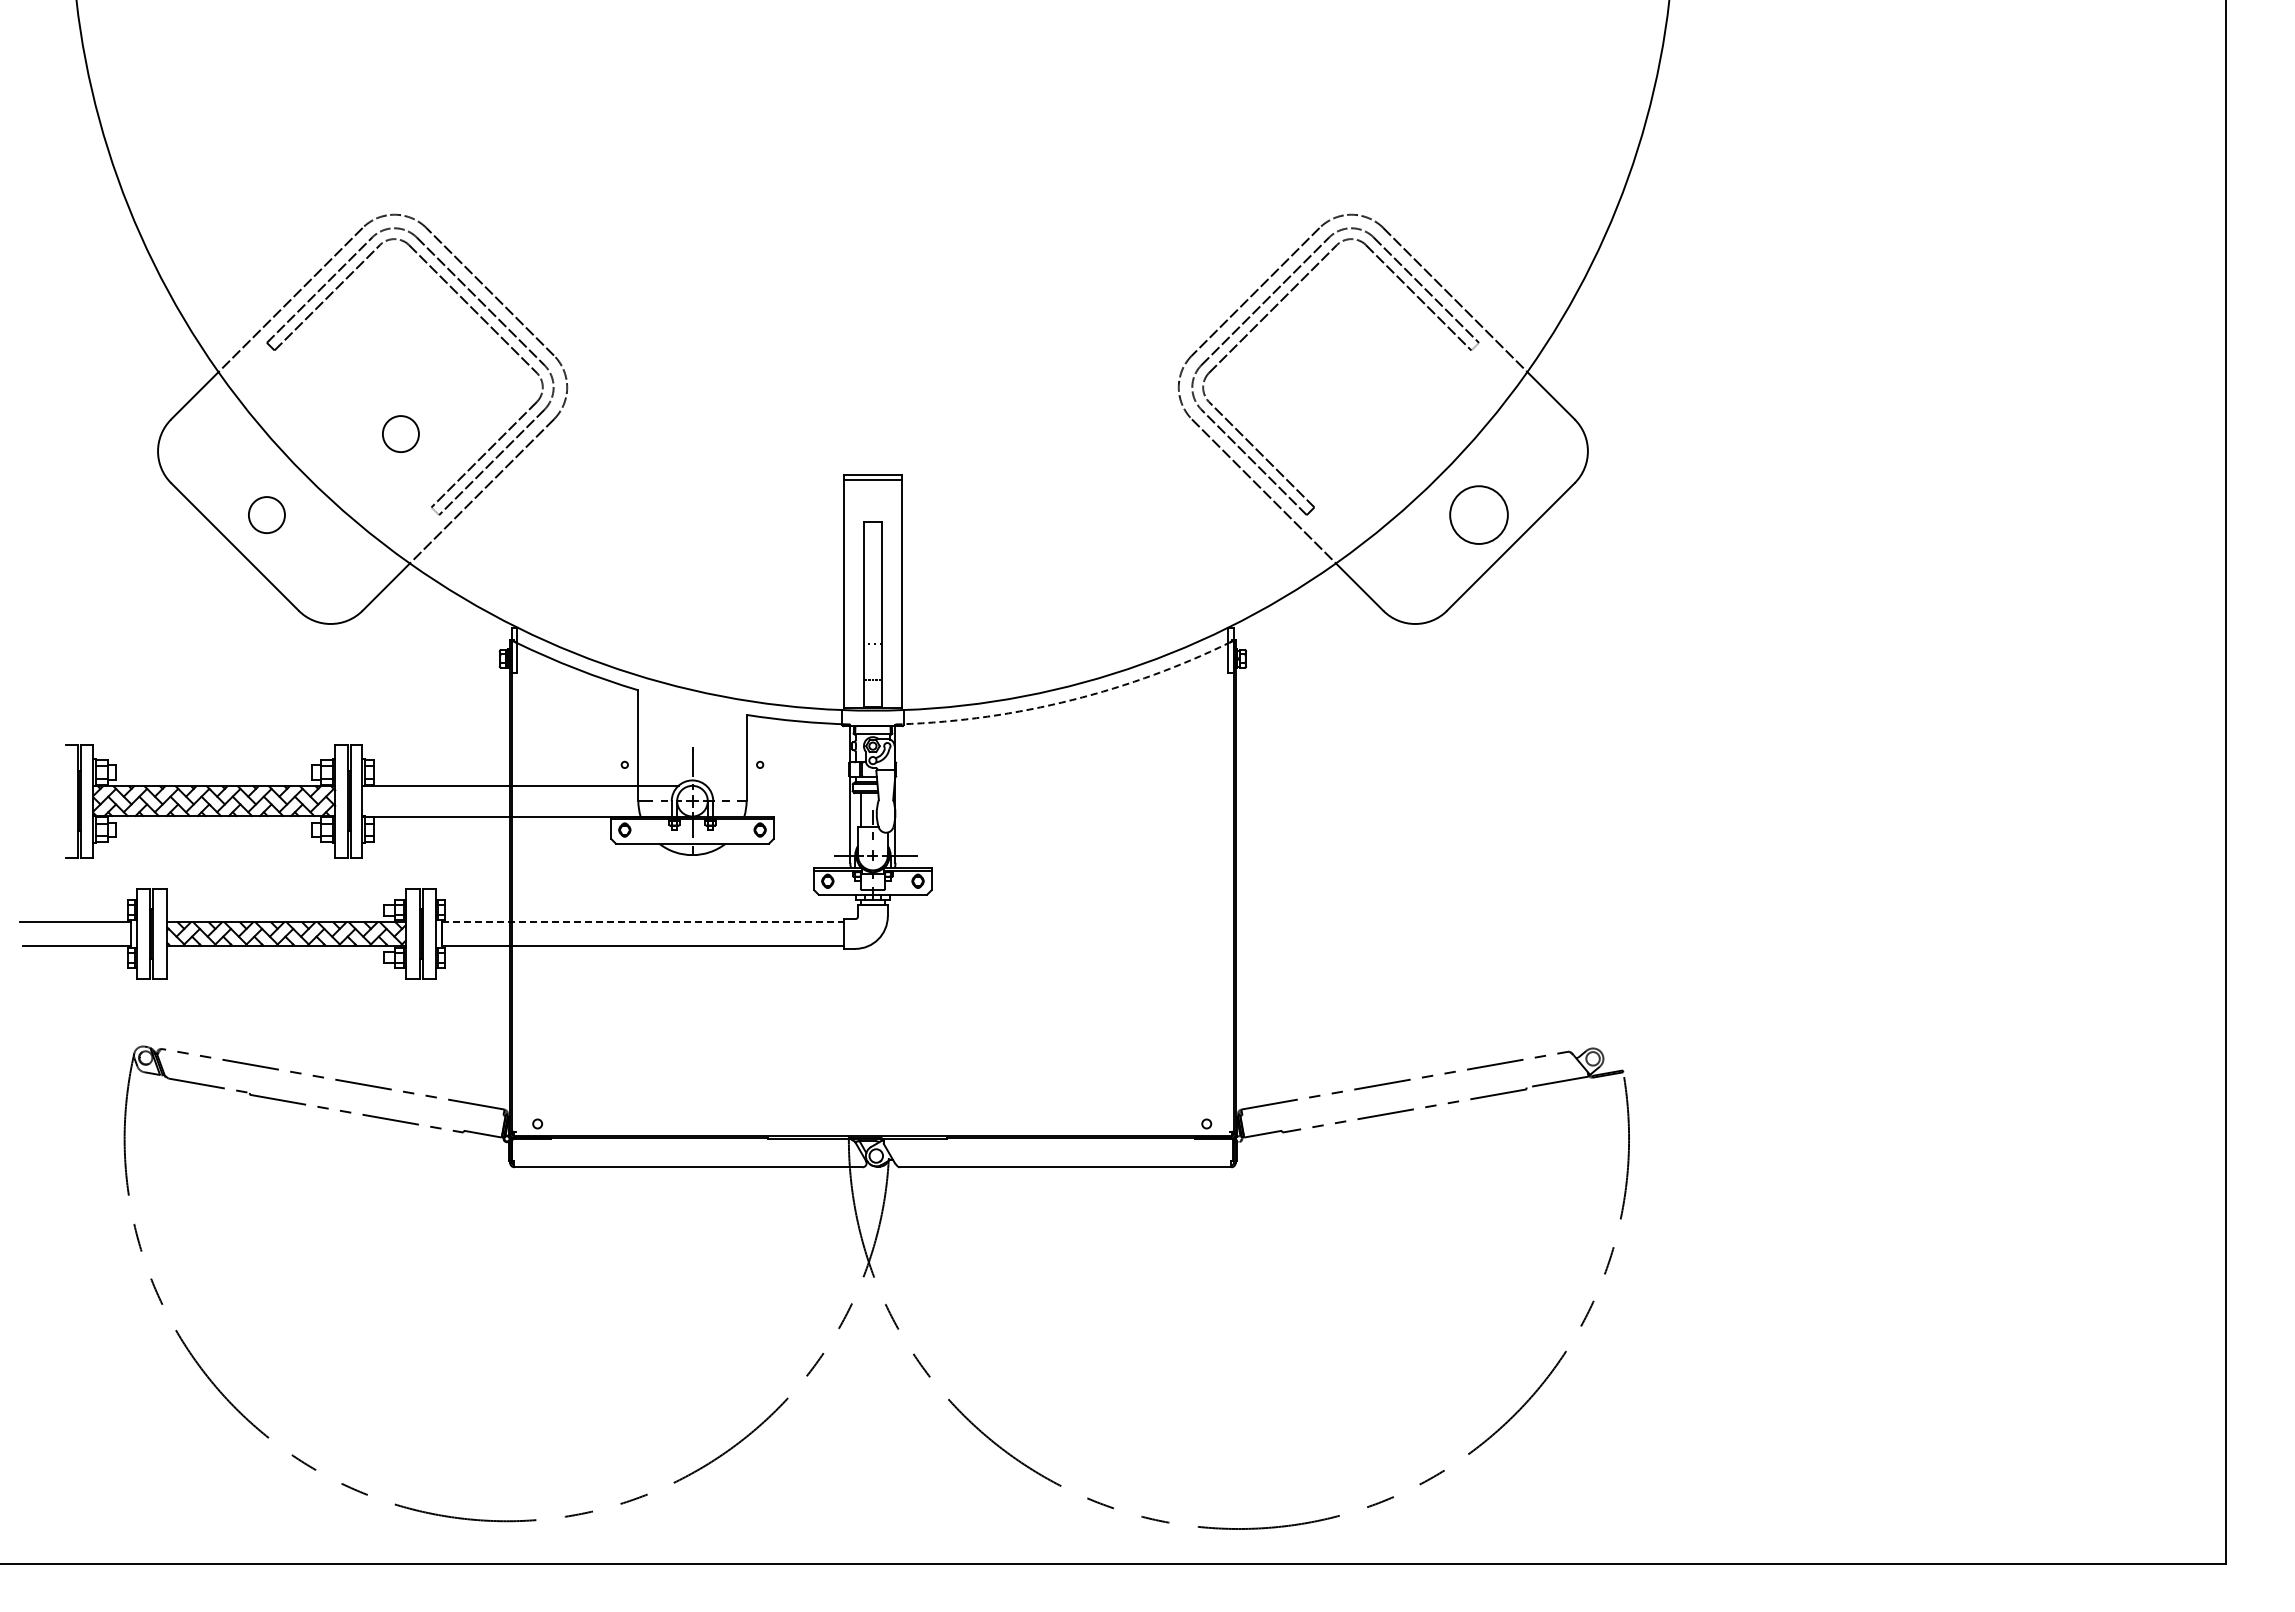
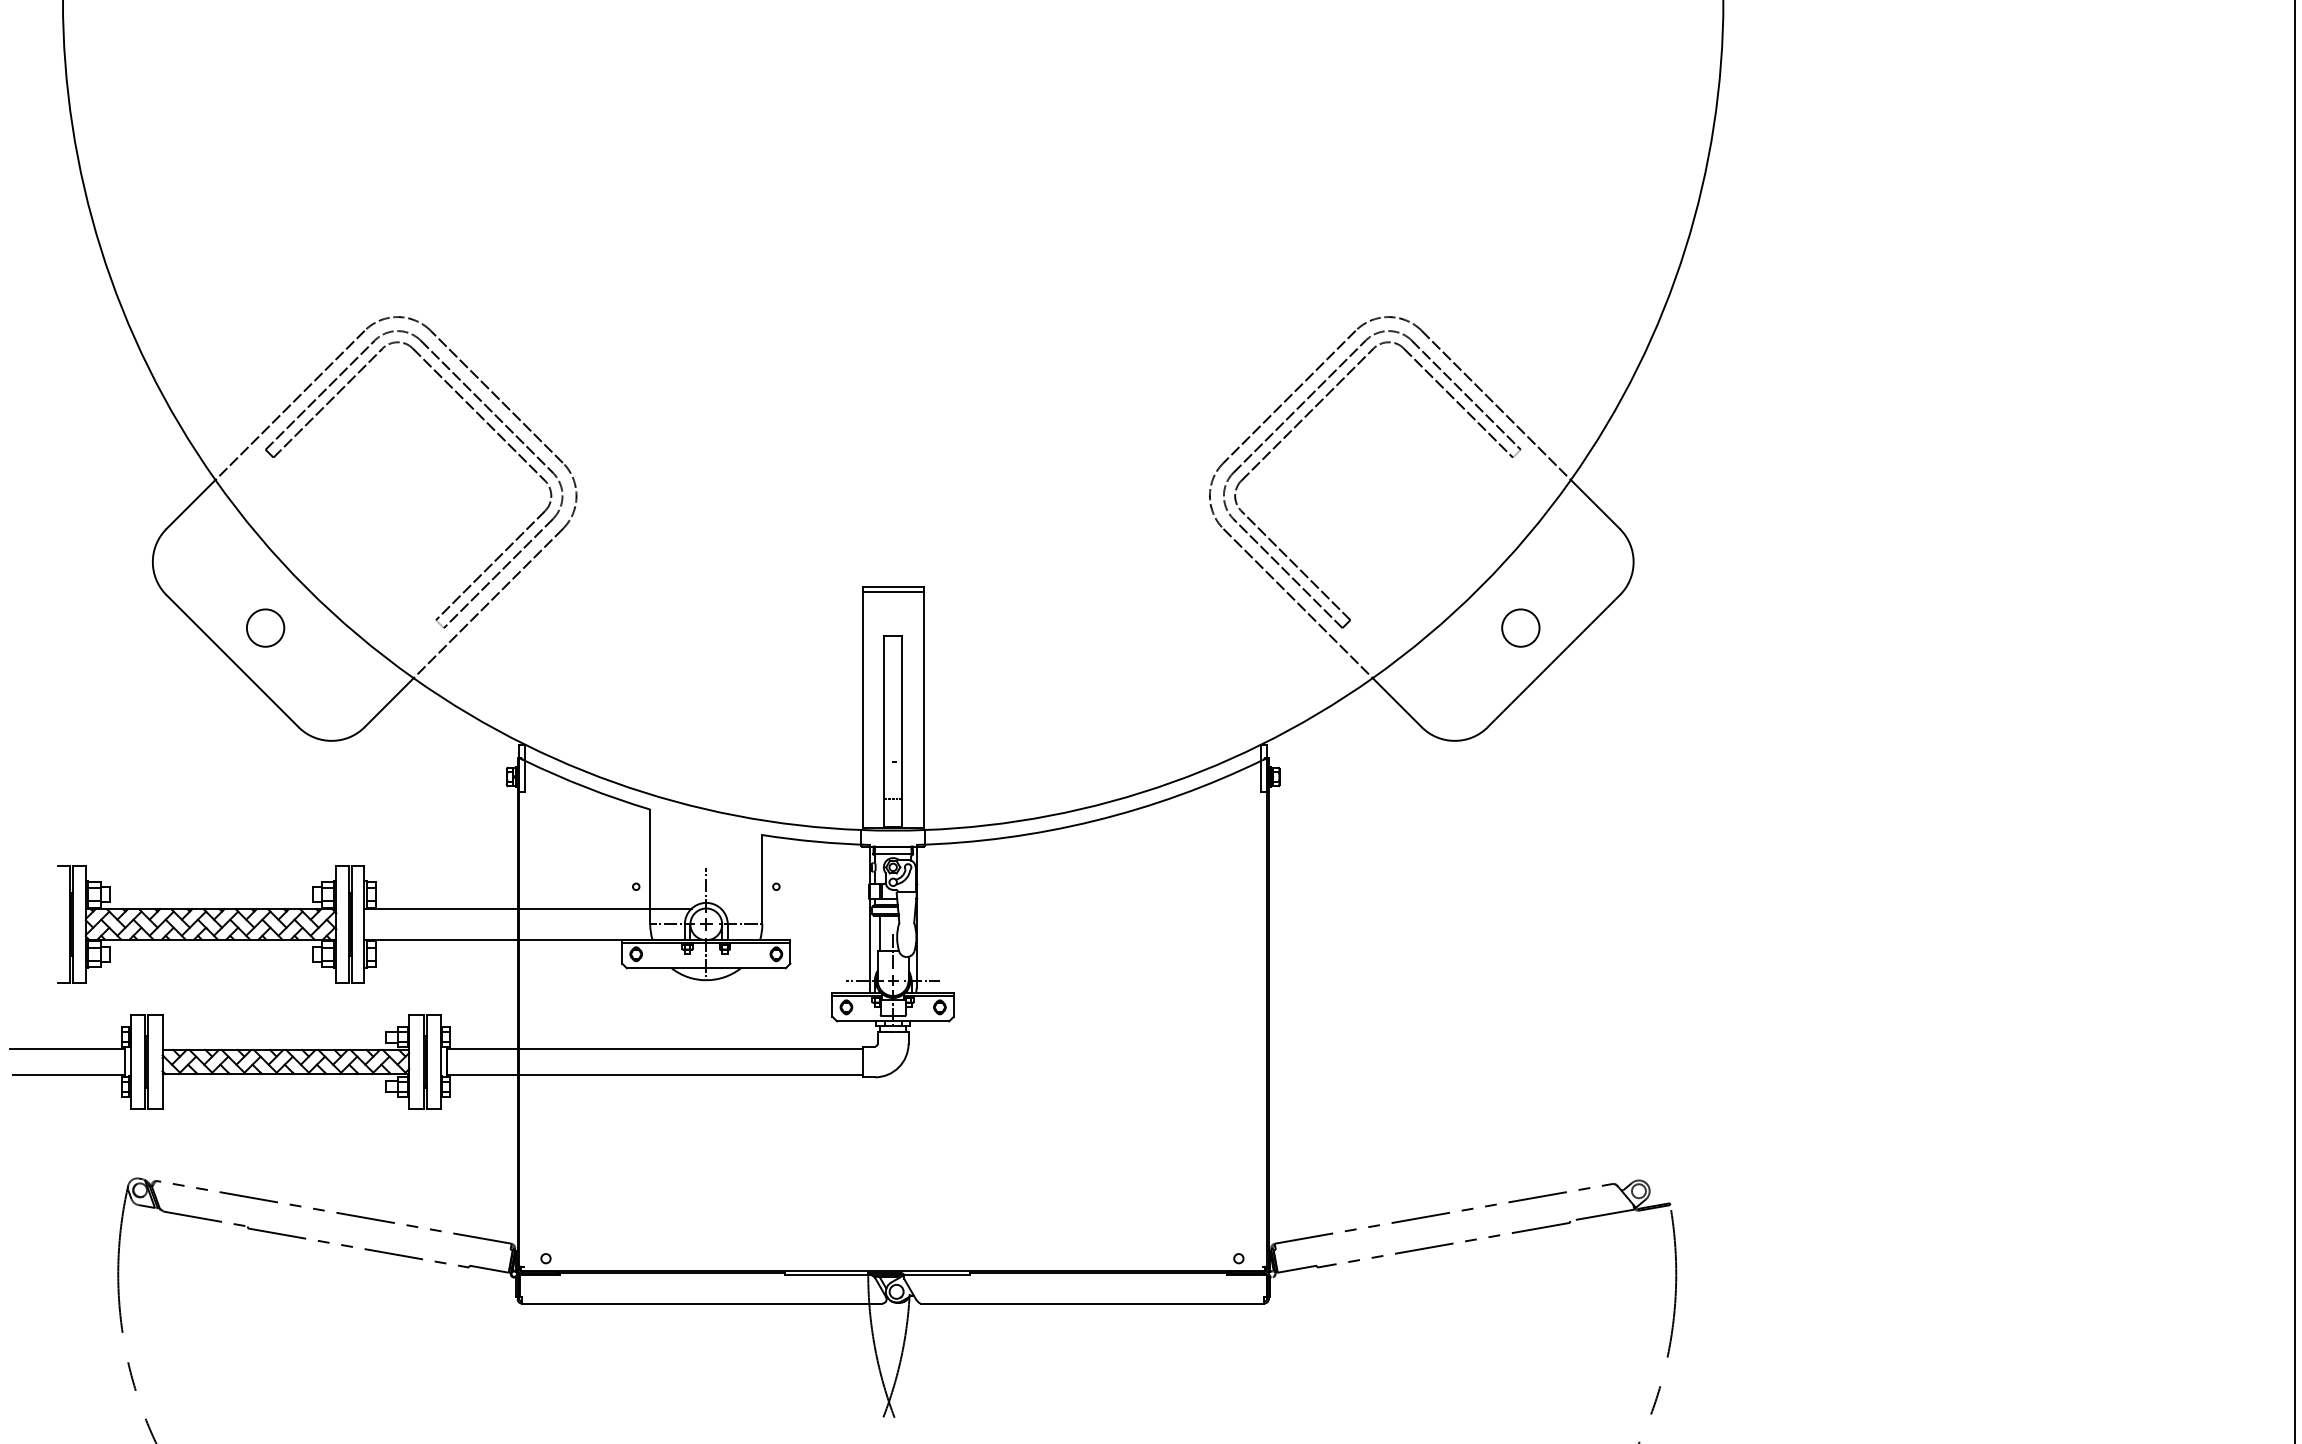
circle: (400, 433) -> (403, 543), removed
circle: (1479, 515) -> (1521, 628), size x0.62
arc: (1066, 701) -> (1093, 821), dashed -> solid
line: (643, 921) -> (655, 1048), dashed -> solid

